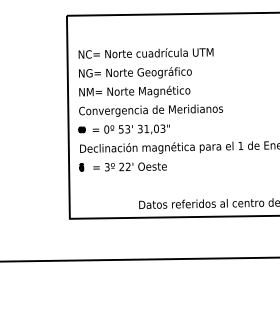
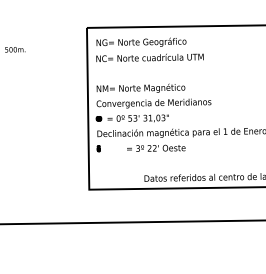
text: (135, 71) -> (141, 41), moved
text: (130, 165) -> (156, 147), moved

